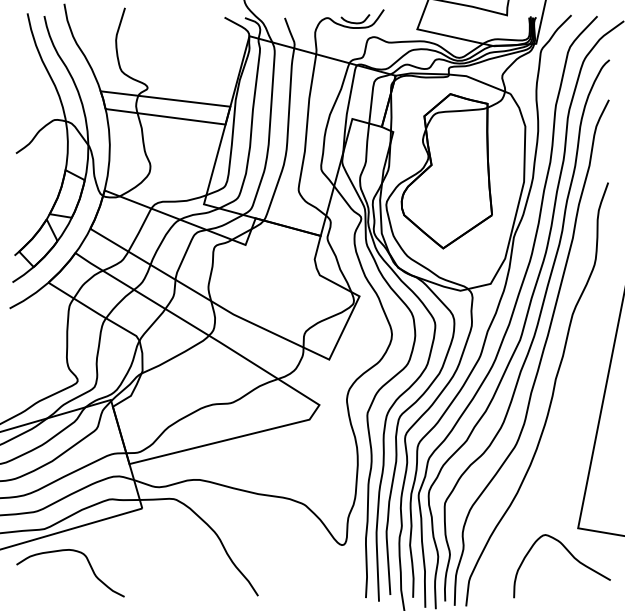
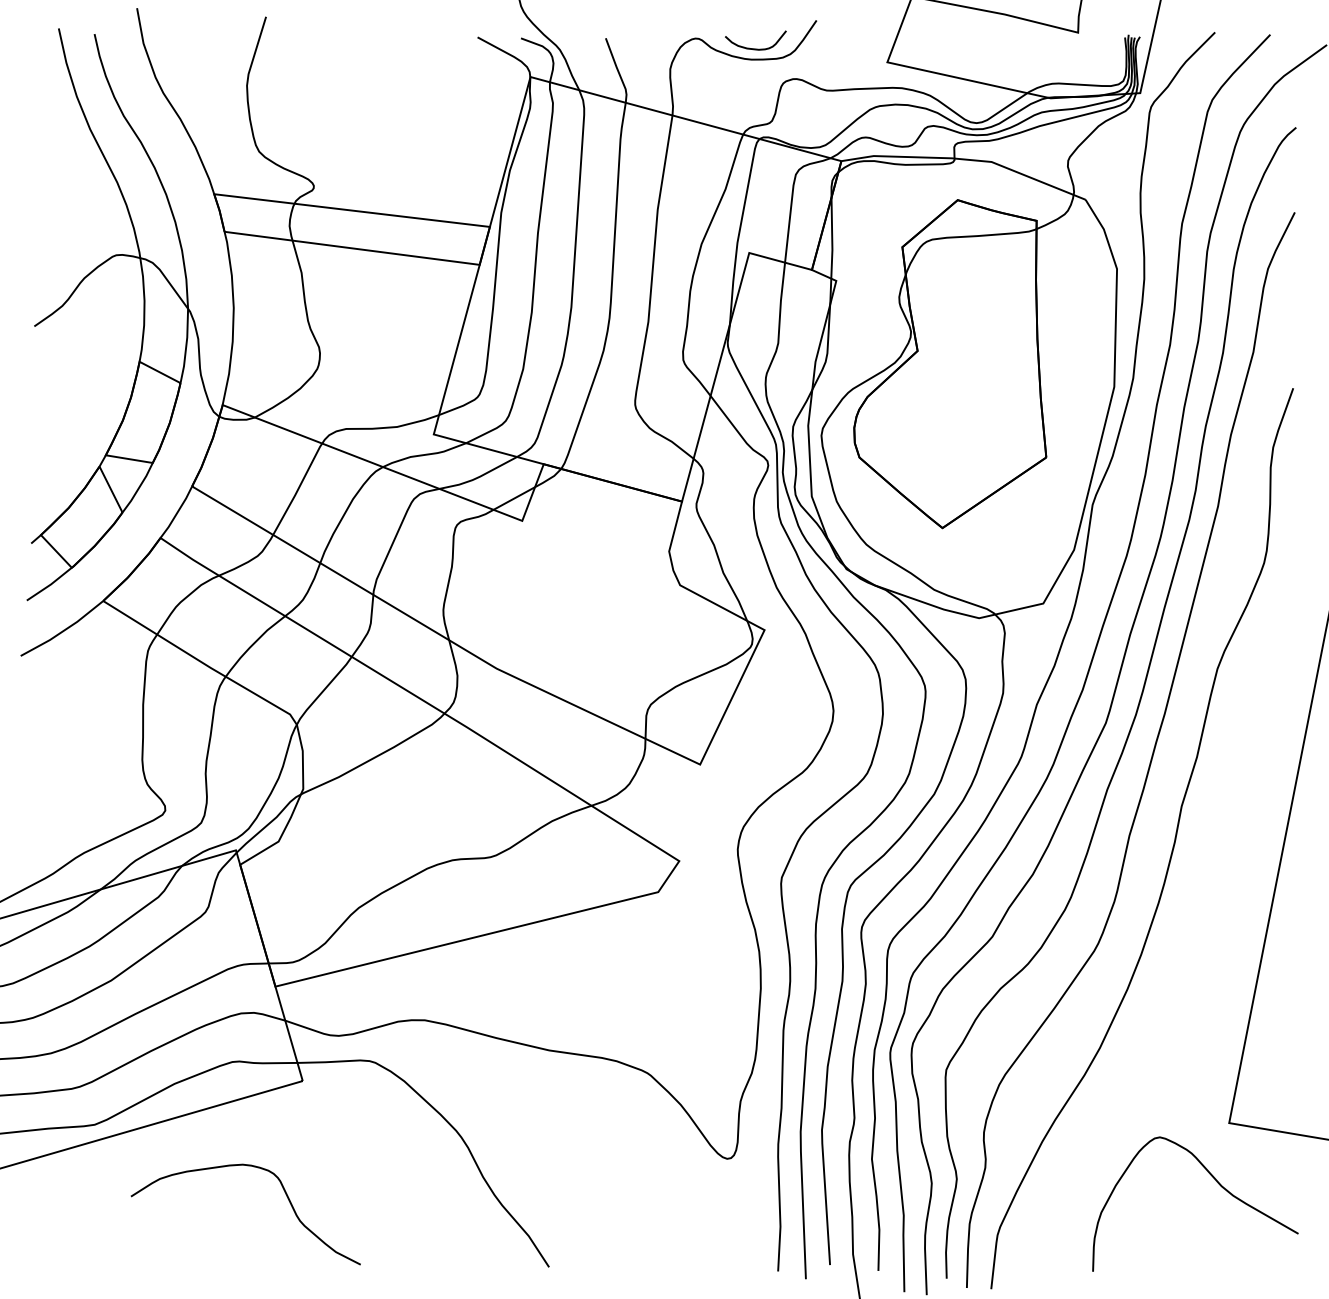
curve: (88, 563) -> (283, 1193), moved

